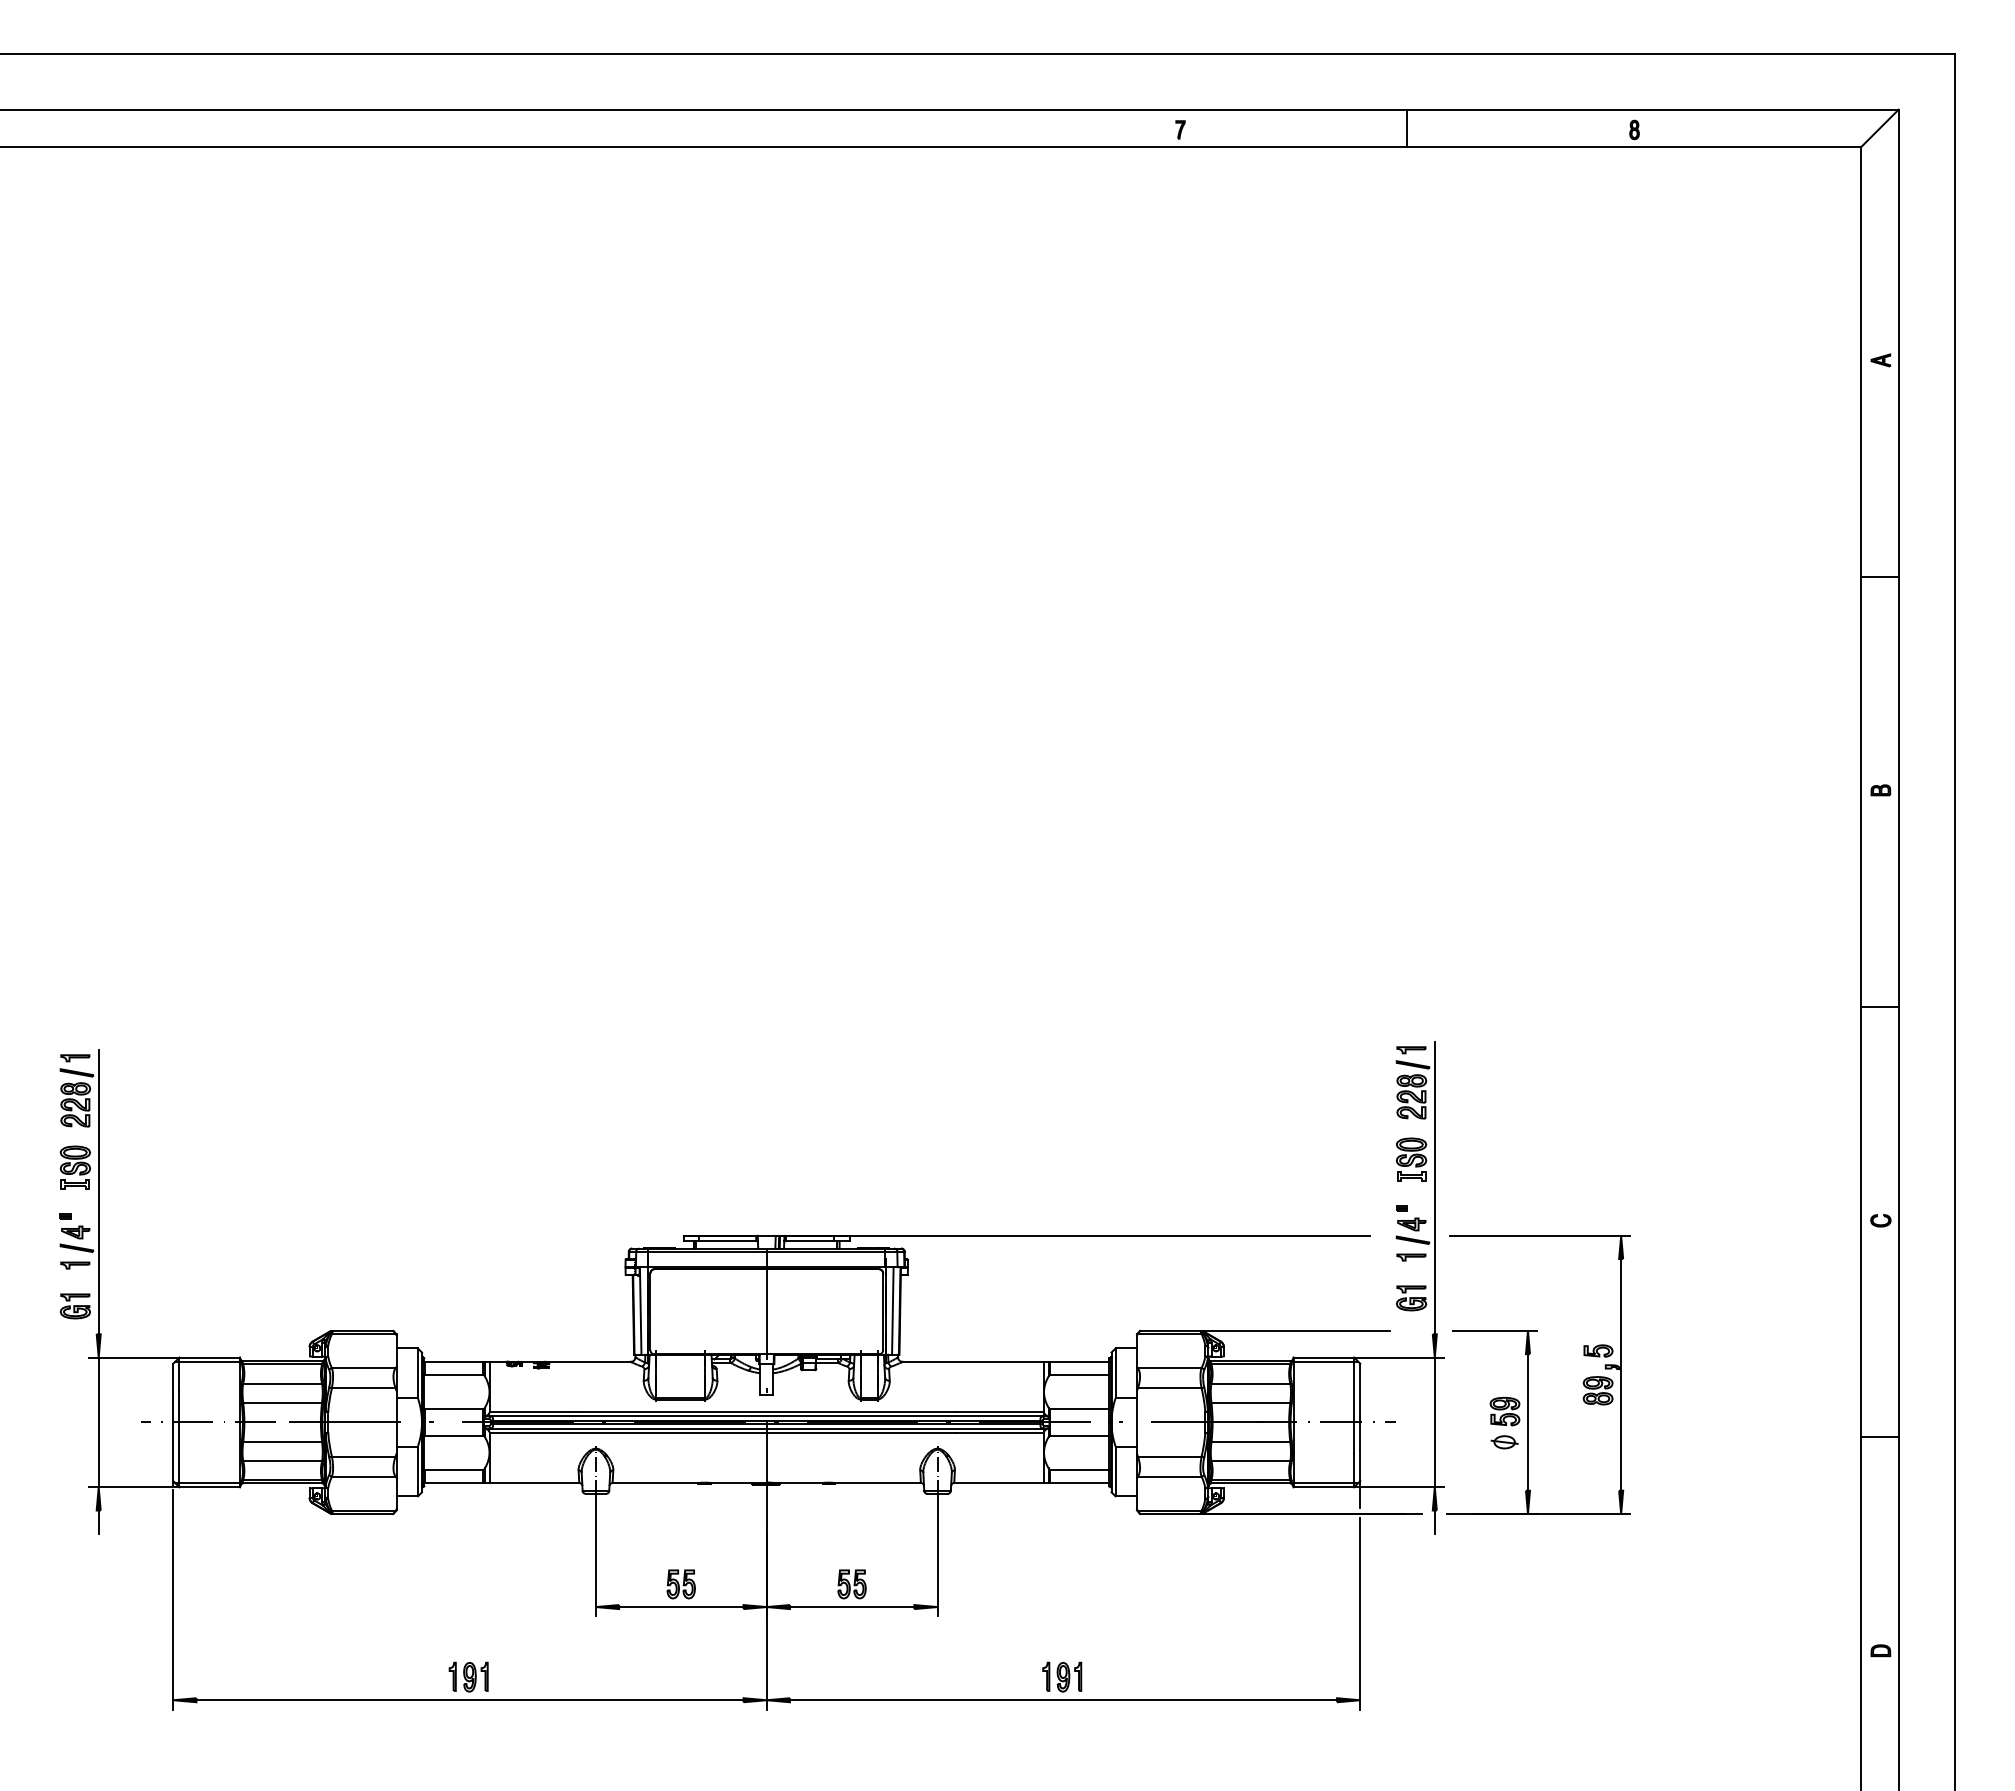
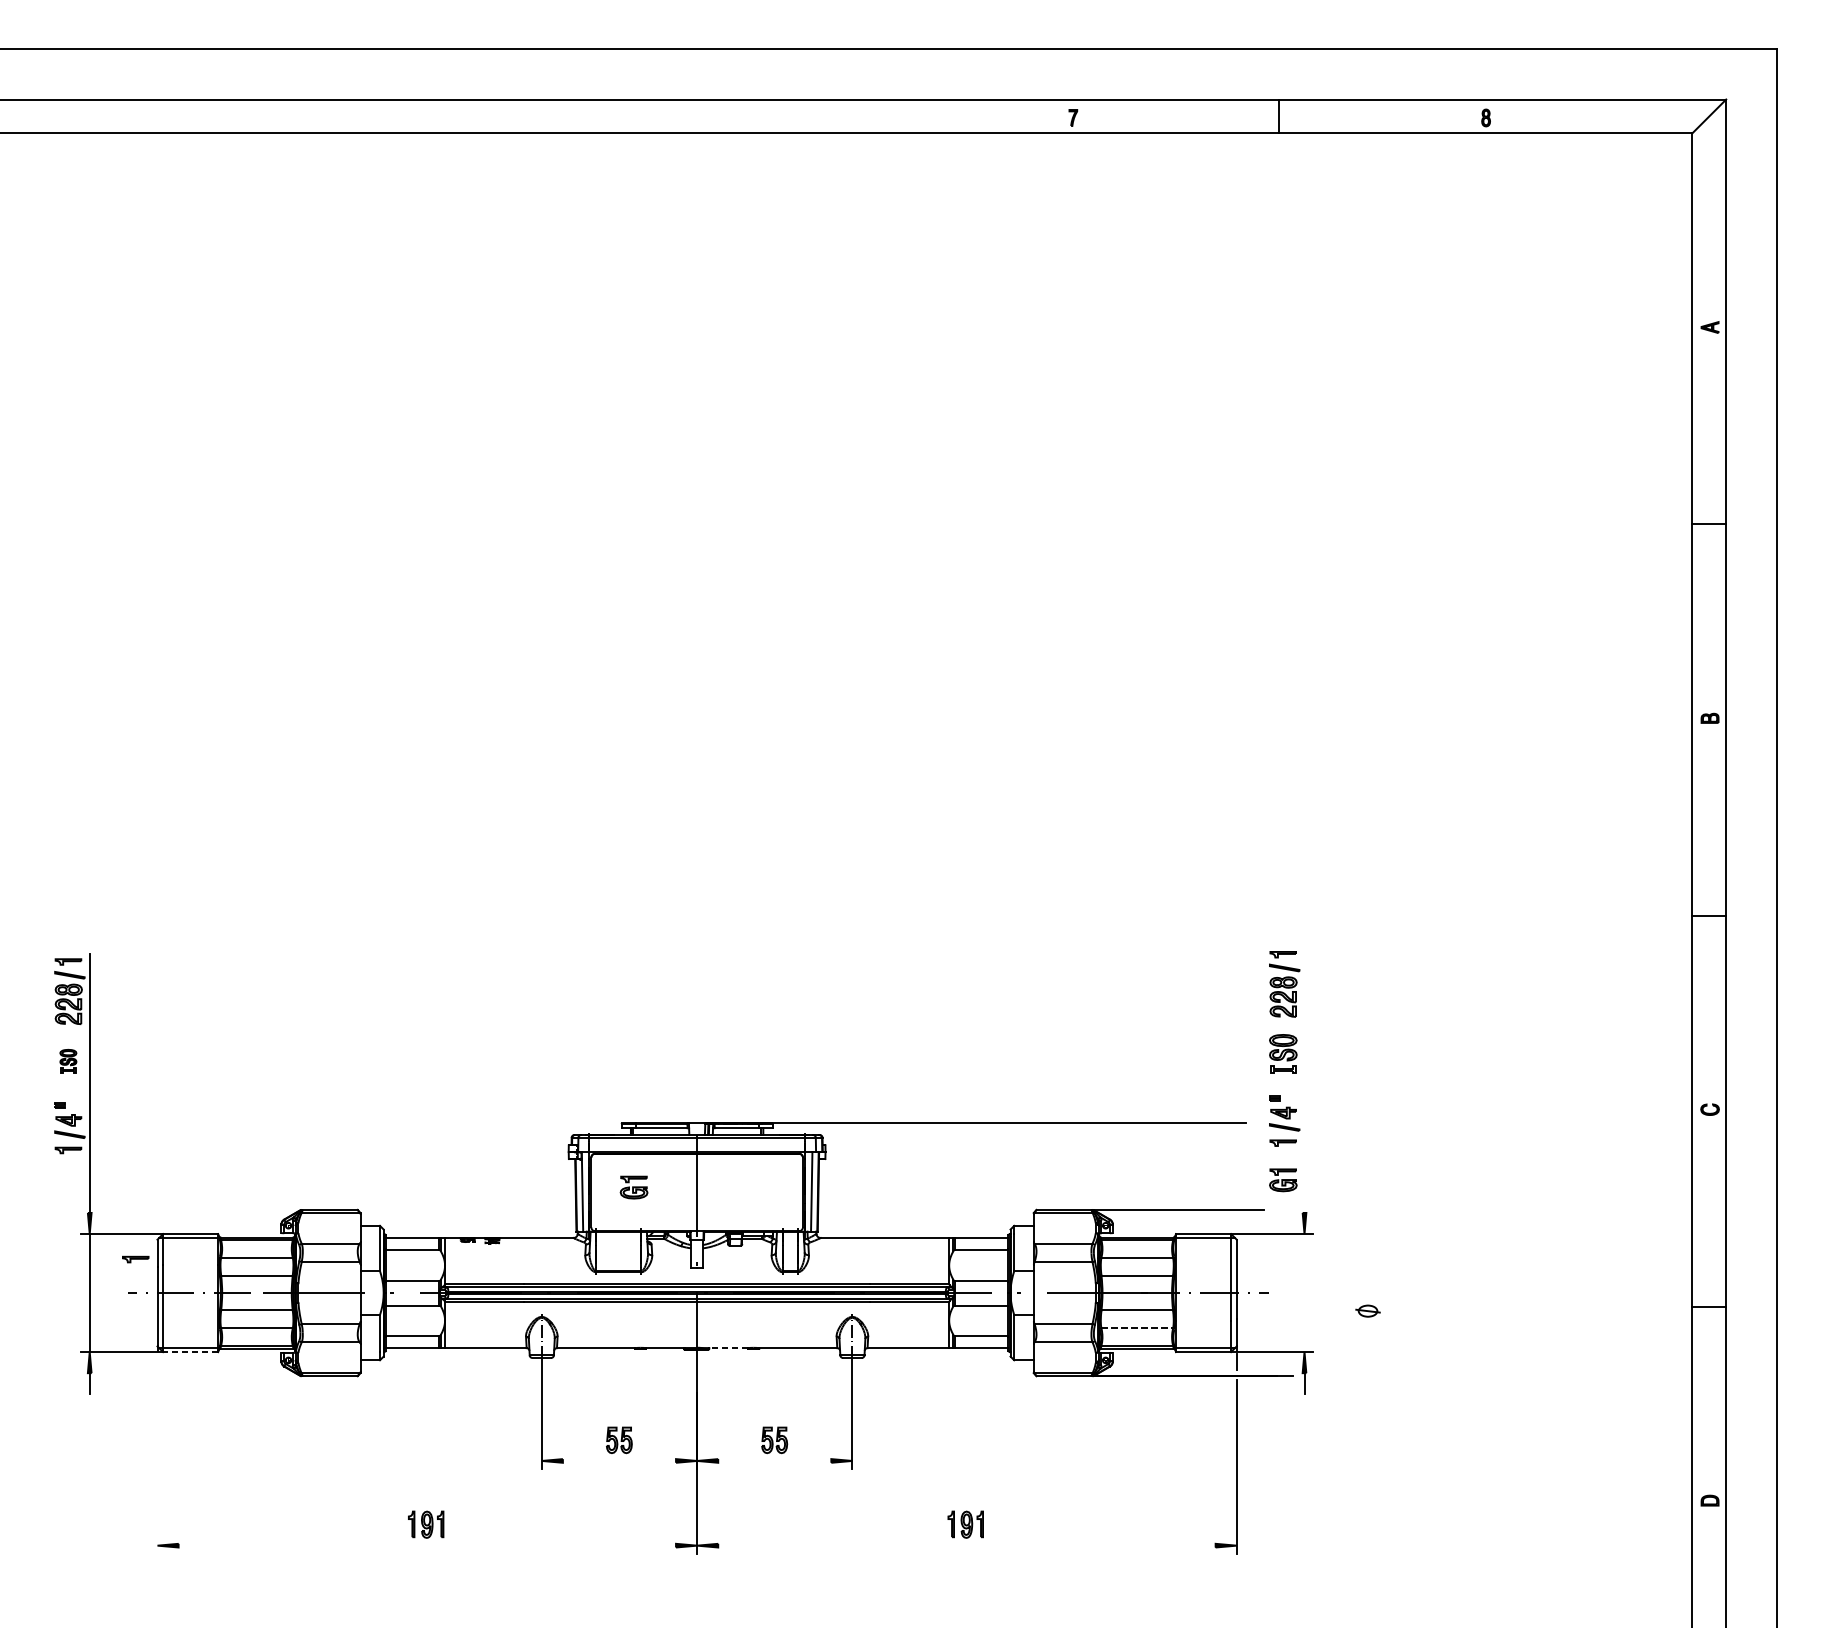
part: (74, 1167) -> (67, 1061), size x0.6
line: (1434, 1187) -> (1304, 1079), removed
part: (74, 1306) -> (633, 1187), moved
part: (1528, 1374) -> (1389, 1249), removed
part: (149, 1385) -> (135, 1259), added
line: (1434, 1422) -> (1304, 1293), removed
line: (1251, 1461) -> (1137, 1328), solid -> dashed
line: (800, 1482) -> (727, 1347), solid -> dashed
line: (209, 1487) -> (190, 1352), solid -> dashed
line: (173, 1599) -> (157, 1454), removed
line: (681, 1607) -> (619, 1461), removed
line: (851, 1607) -> (774, 1461), removed
line: (469, 1700) -> (426, 1545), removed
line: (1063, 1700) -> (966, 1545), removed

